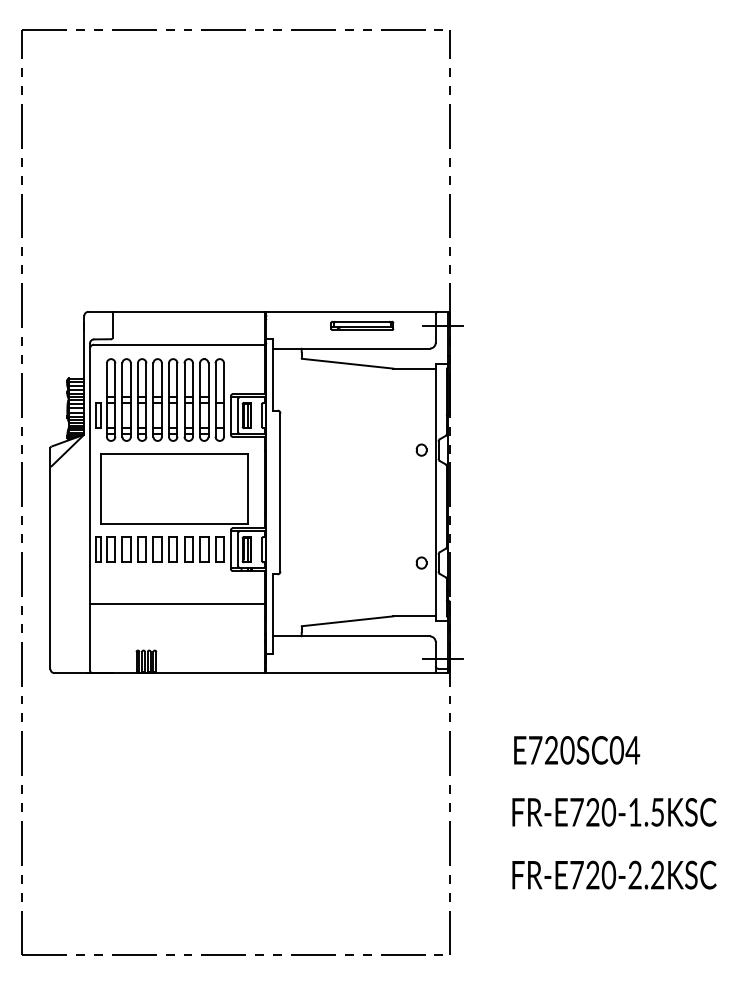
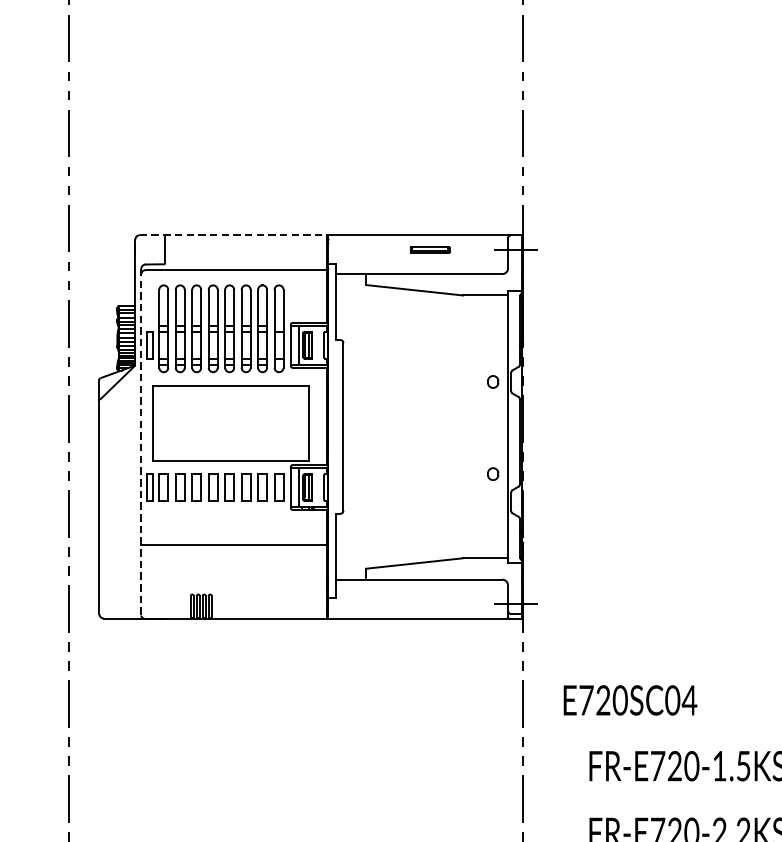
line: (177, 311) -> (234, 234), solid -> dashed
part: (362, 325) -> (430, 249), size x0.6
line: (89, 507) -> (140, 442), solid -> dashed
part: (421, 562) -> (493, 473), moved
text: (577, 750) -> (630, 700), moved

